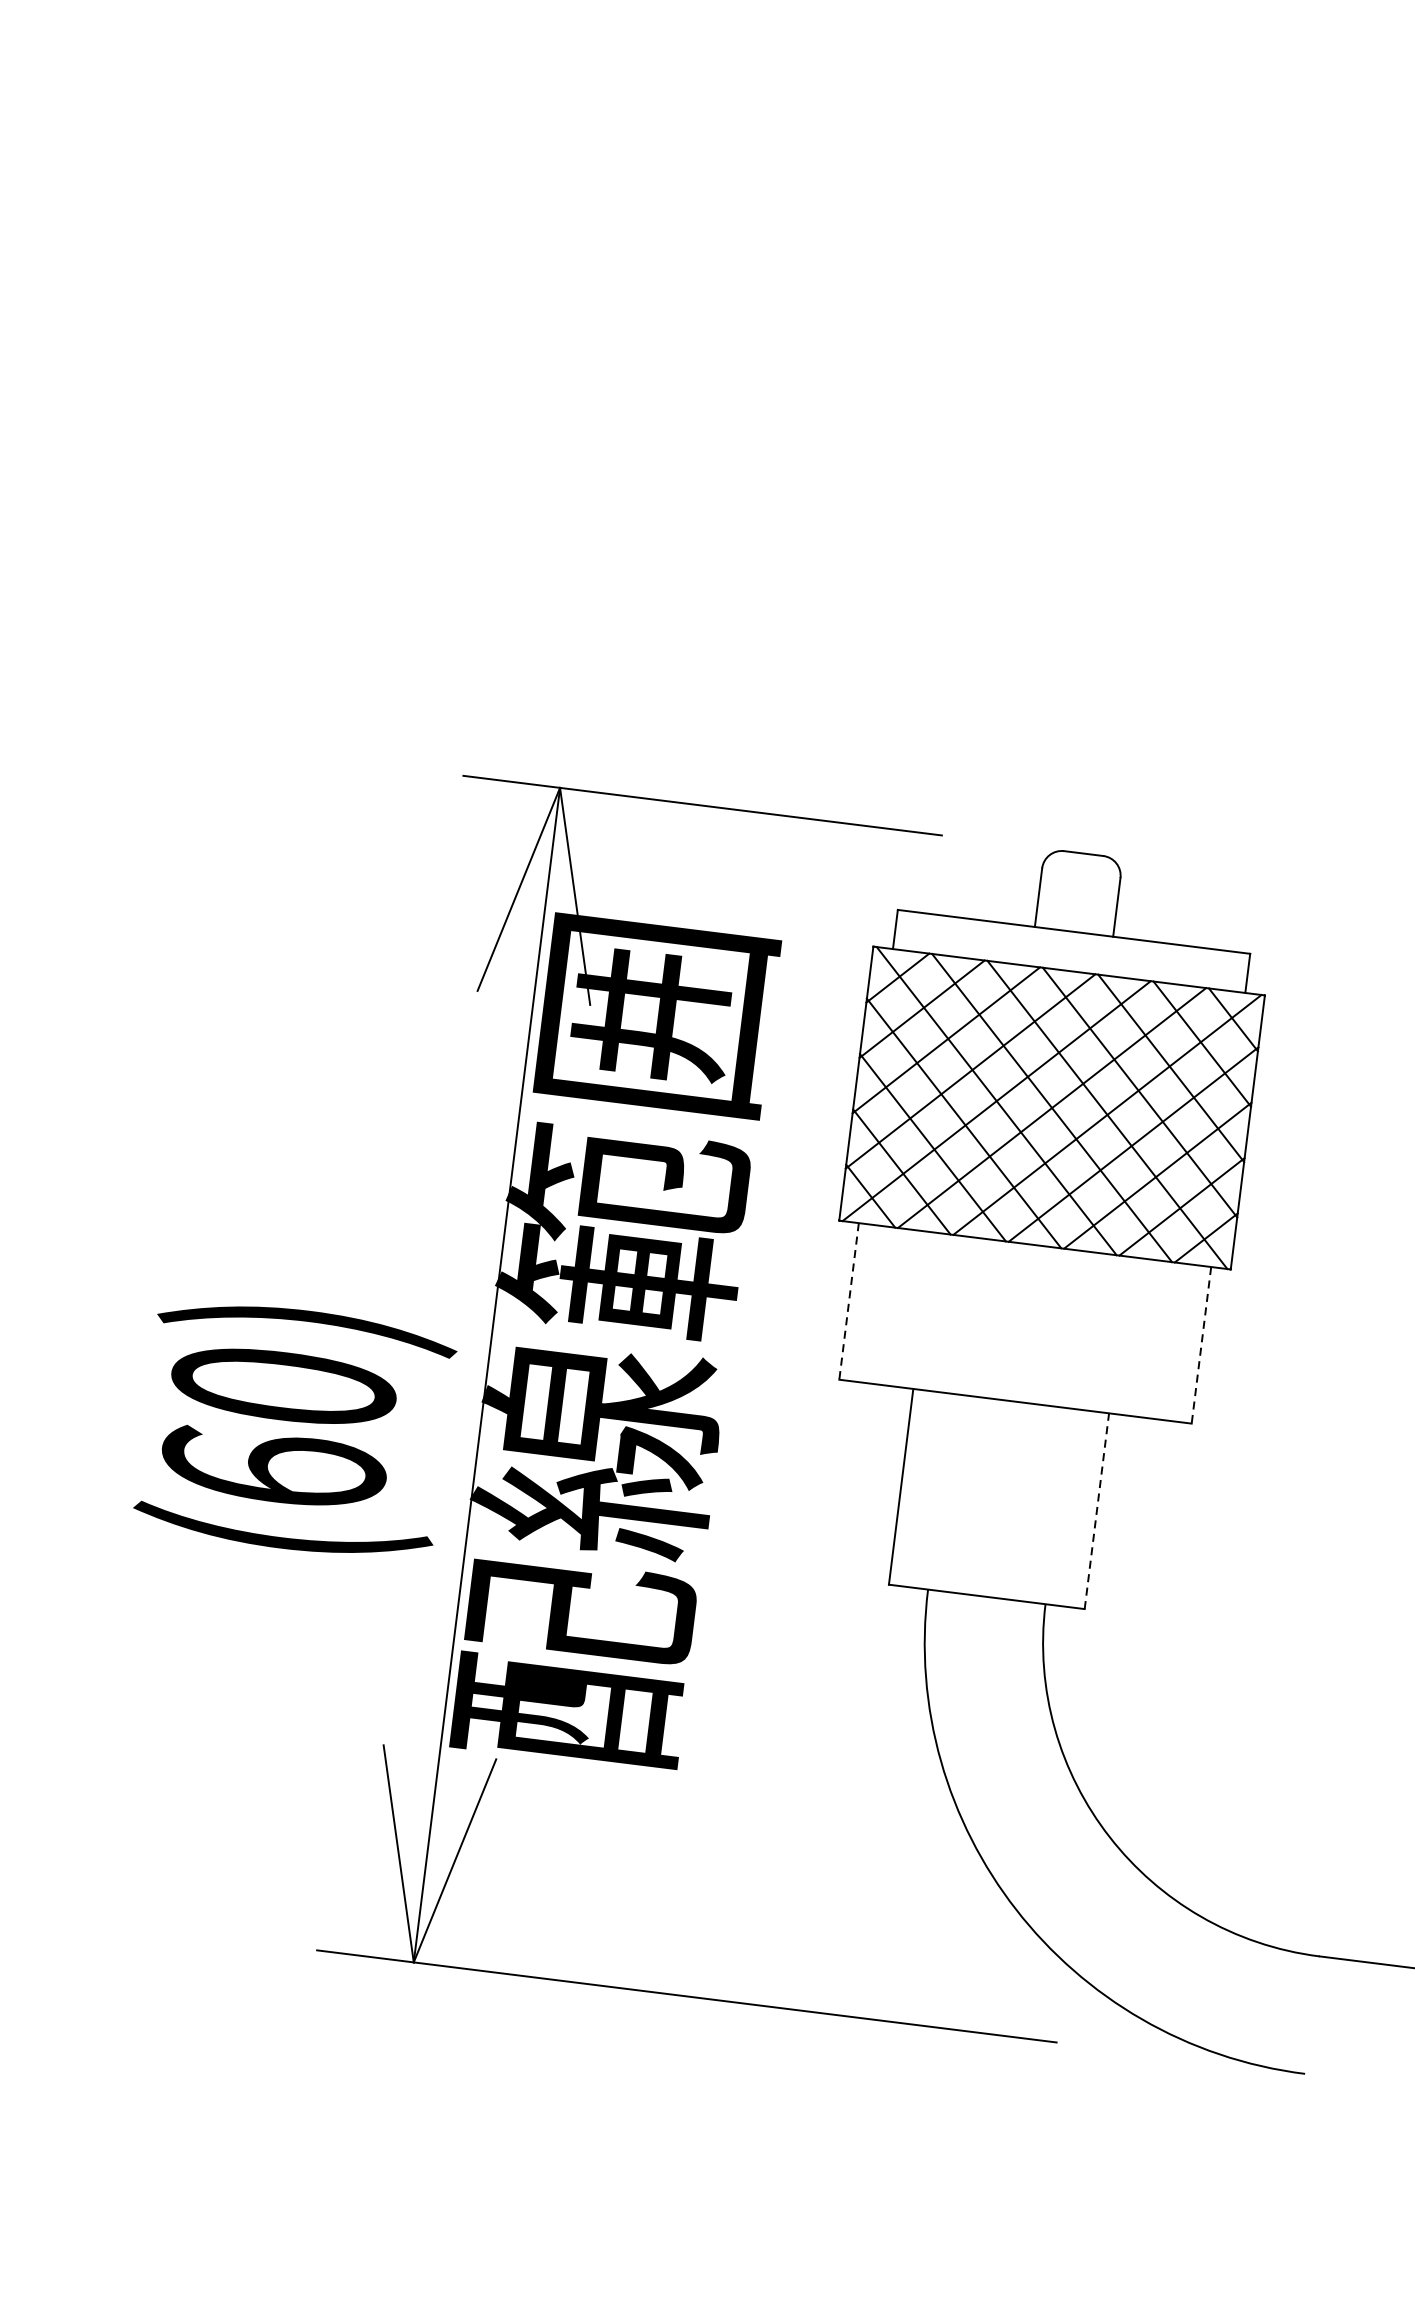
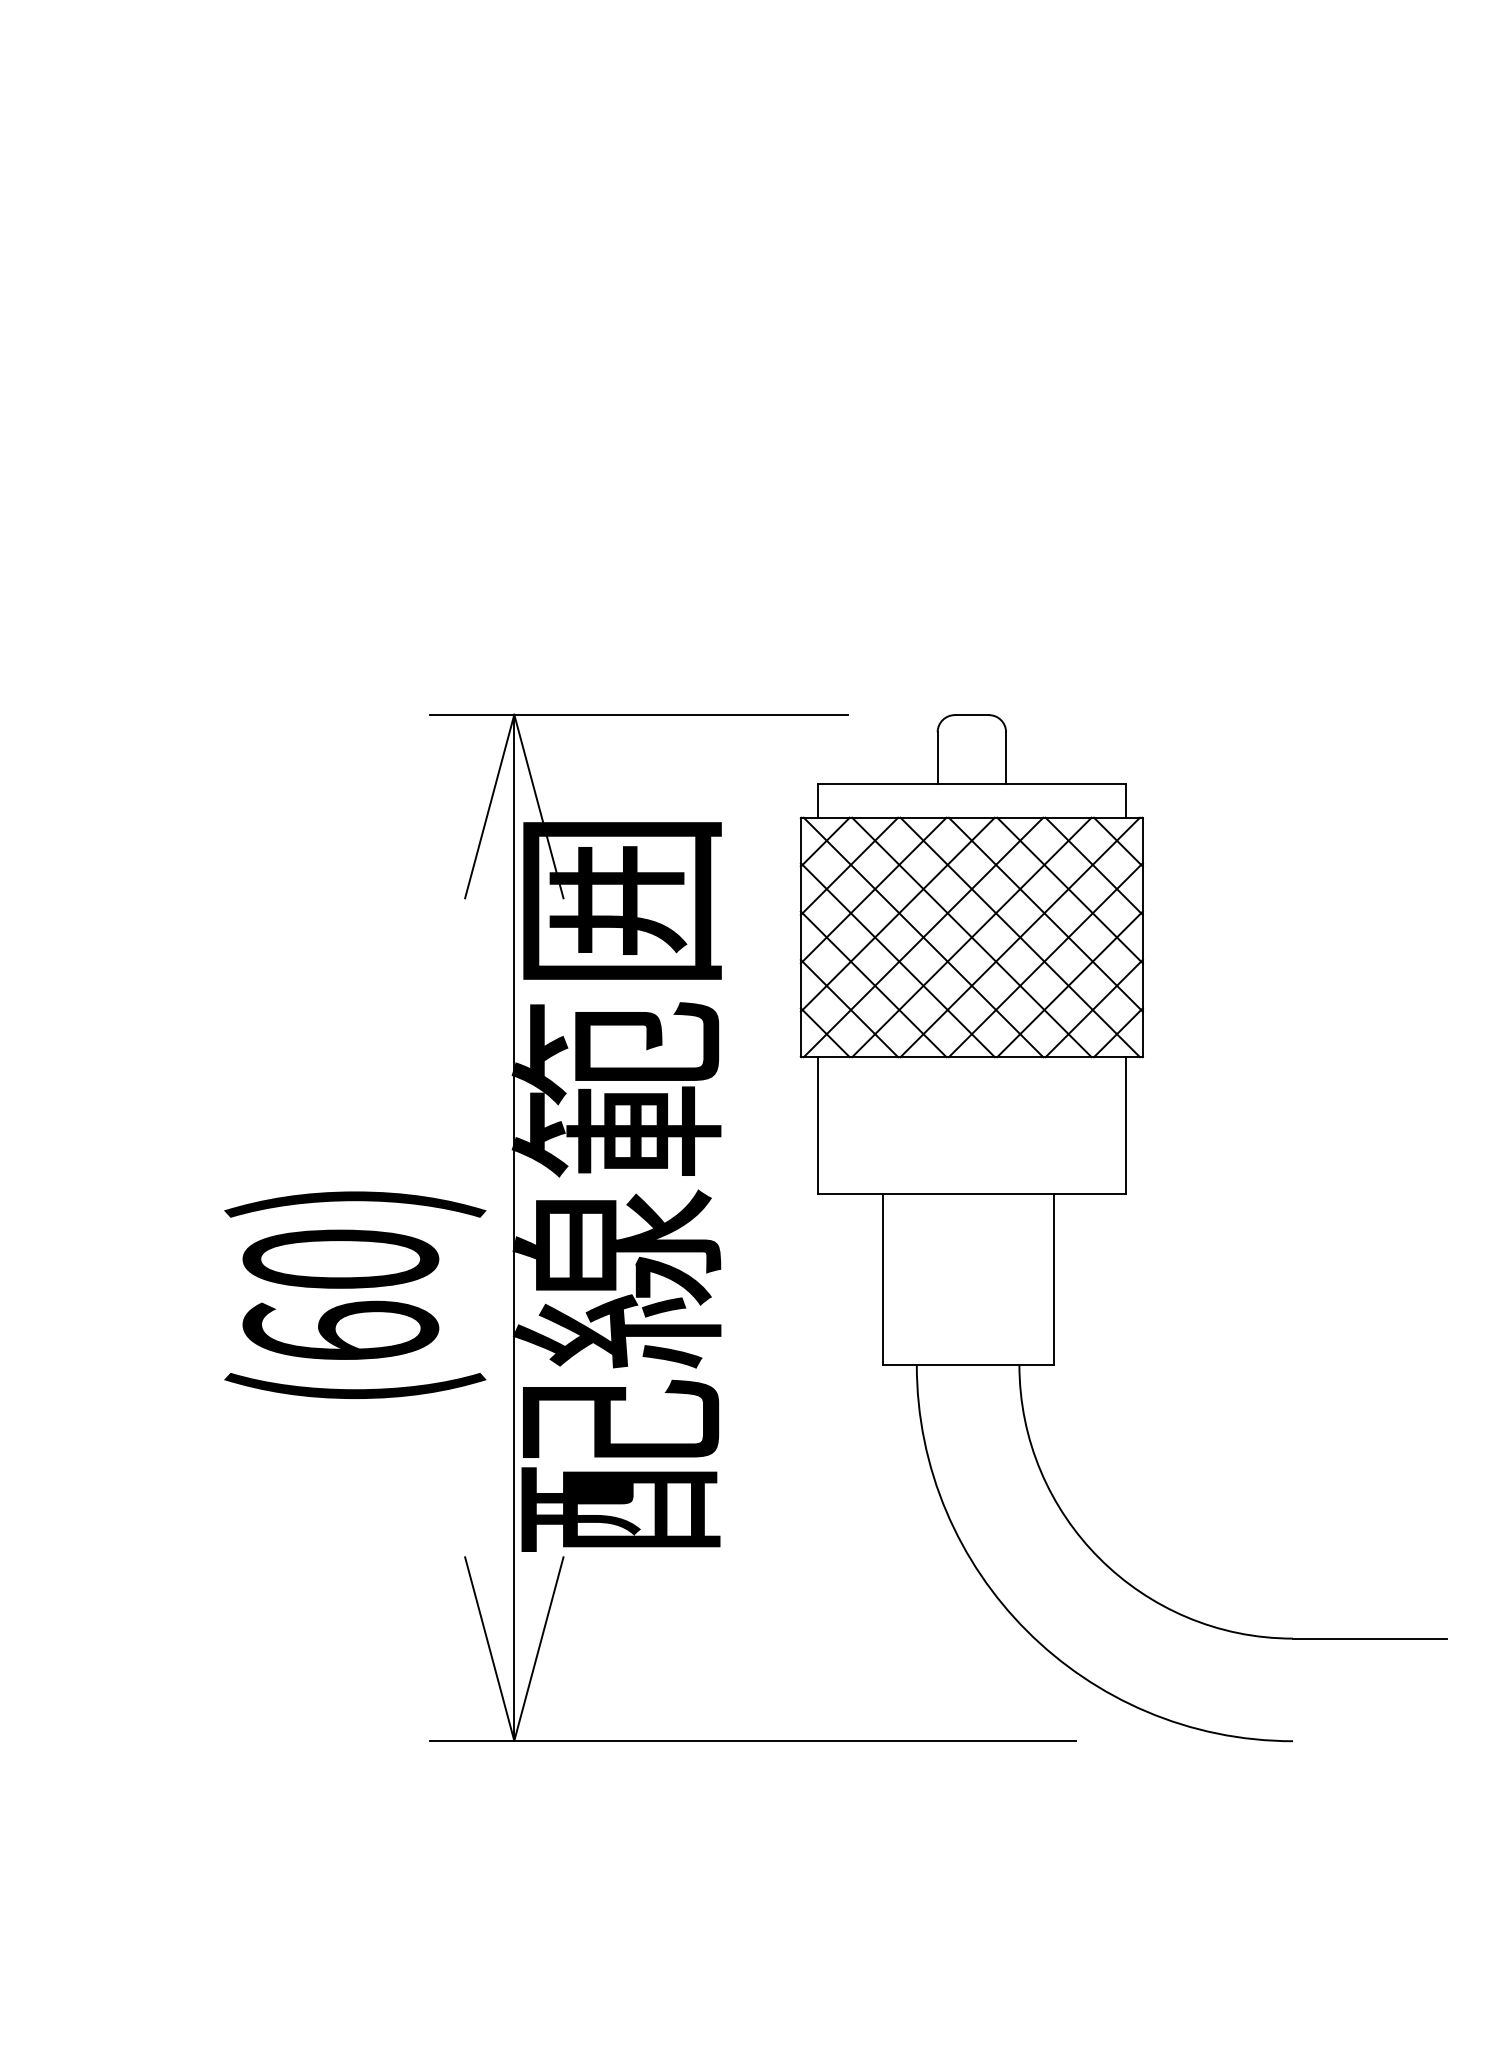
line: (848, 1302) -> (817, 1126), dashed -> solid
line: (1200, 1346) -> (1125, 1126), dashed -> solid
line: (1096, 1511) -> (1053, 1279), dashed -> solid

